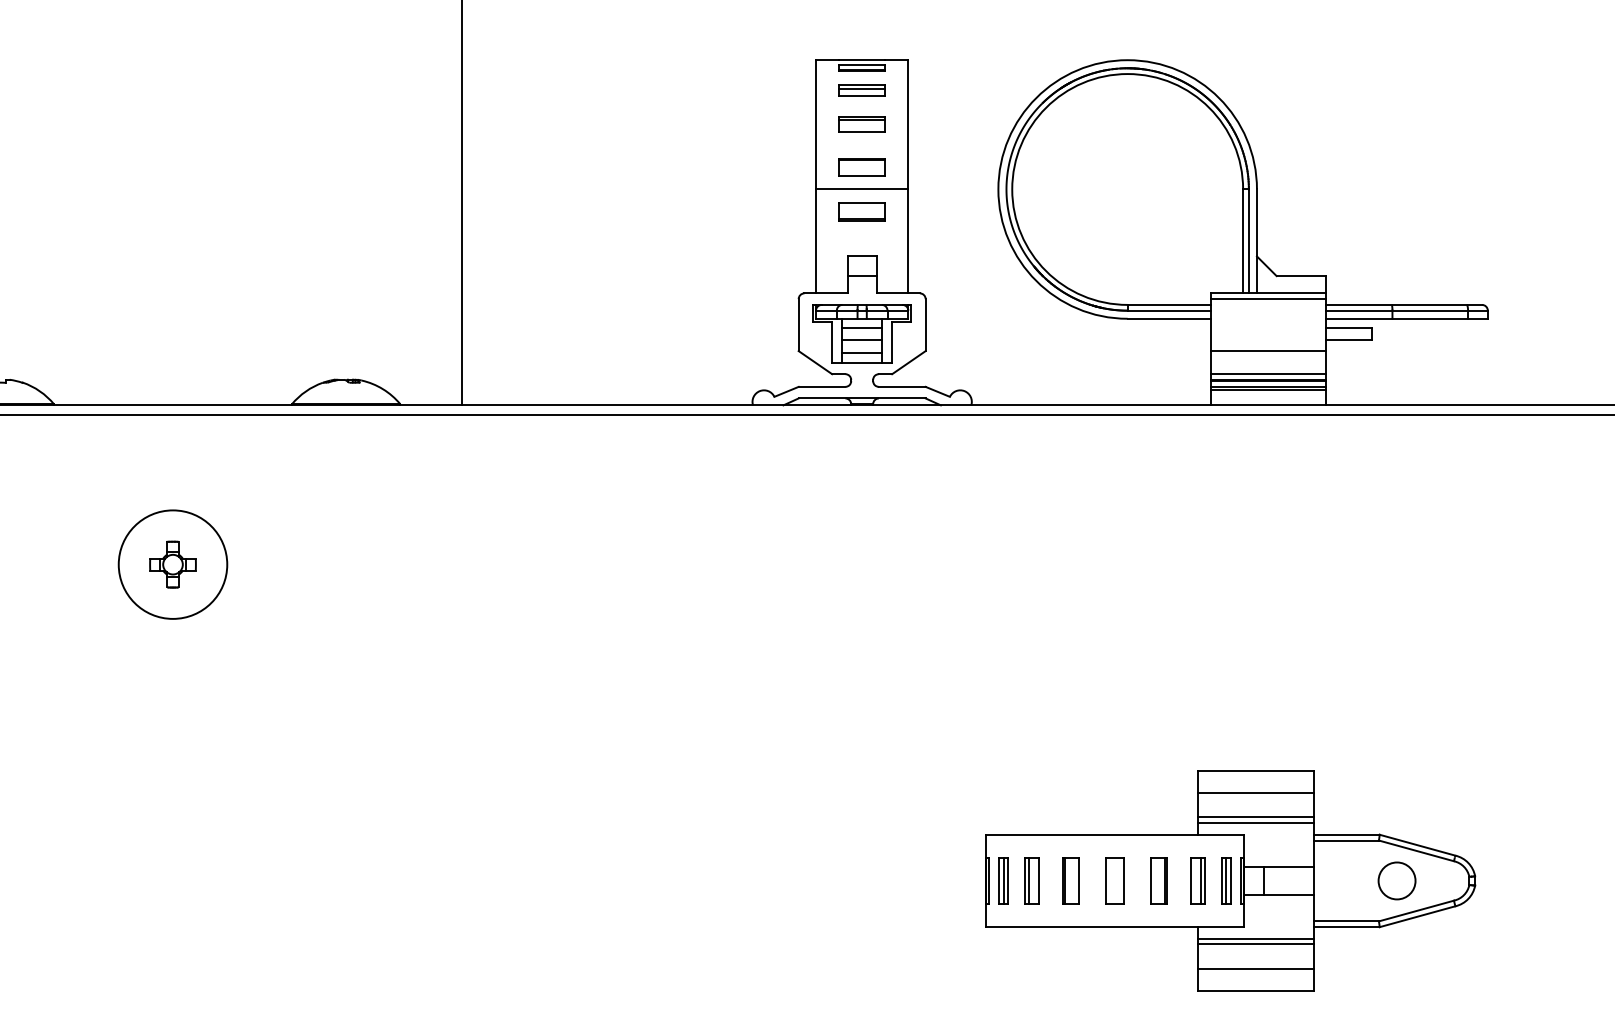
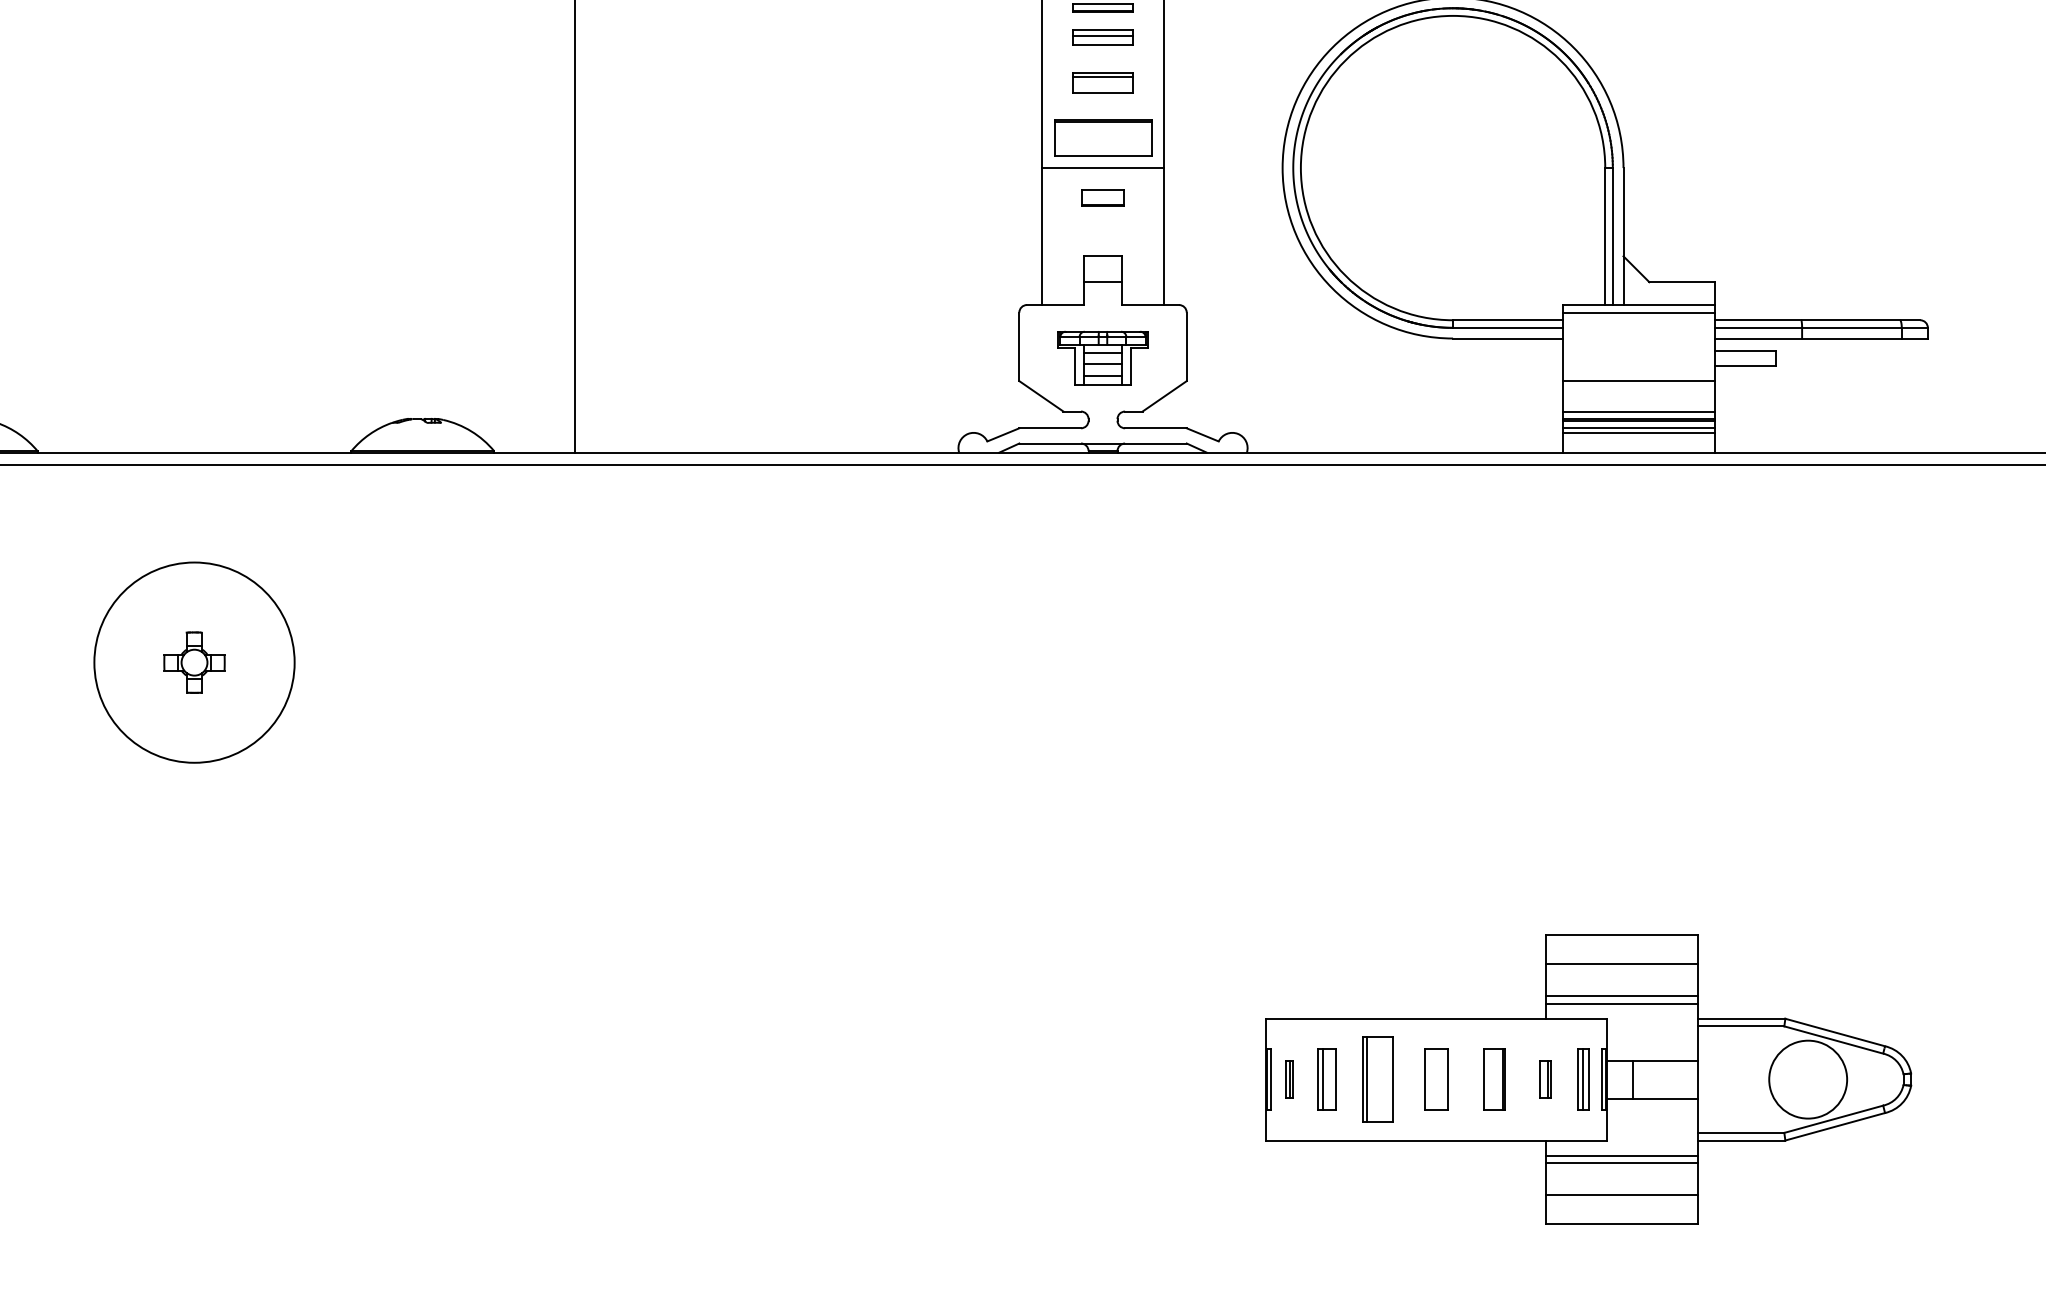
part: (861, 167) -> (1102, 139), size x1.6
part: (861, 211) -> (1102, 197), size x0.7
part: (861, 333) -> (1102, 357), size x0.7
circle: (172, 564) -> (193, 662), size x1.4
part: (1003, 880) -> (1289, 1079), size x0.6
part: (1070, 880) -> (1377, 1079), size x1.4
part: (1197, 880) -> (1545, 1079), size x0.6
circle: (1396, 880) -> (1807, 1079), size x1.6

